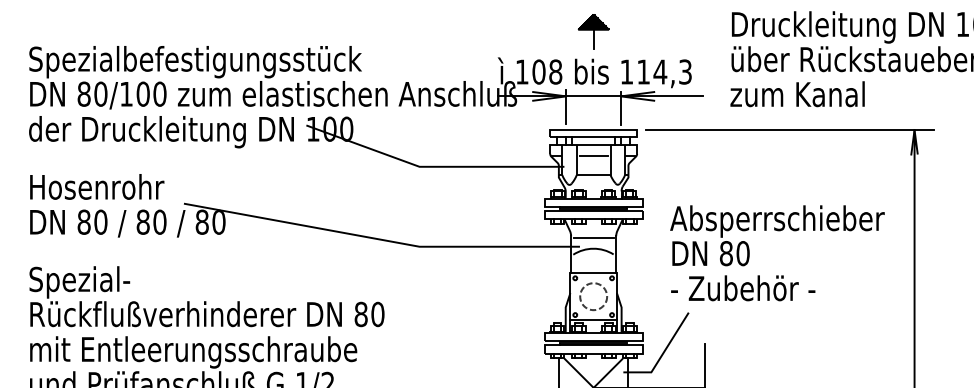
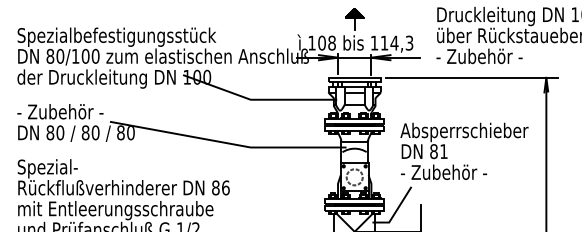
text: (802, 94) -> (479, 56), zum Kanal -> - Zubehör -
text: (101, 186) -> (60, 111), Hosenrohr -> - Zubehör -
text: (742, 253) -> (443, 151), 80 -> 81
text: (377, 313) -> (225, 187), 80 -> 86

